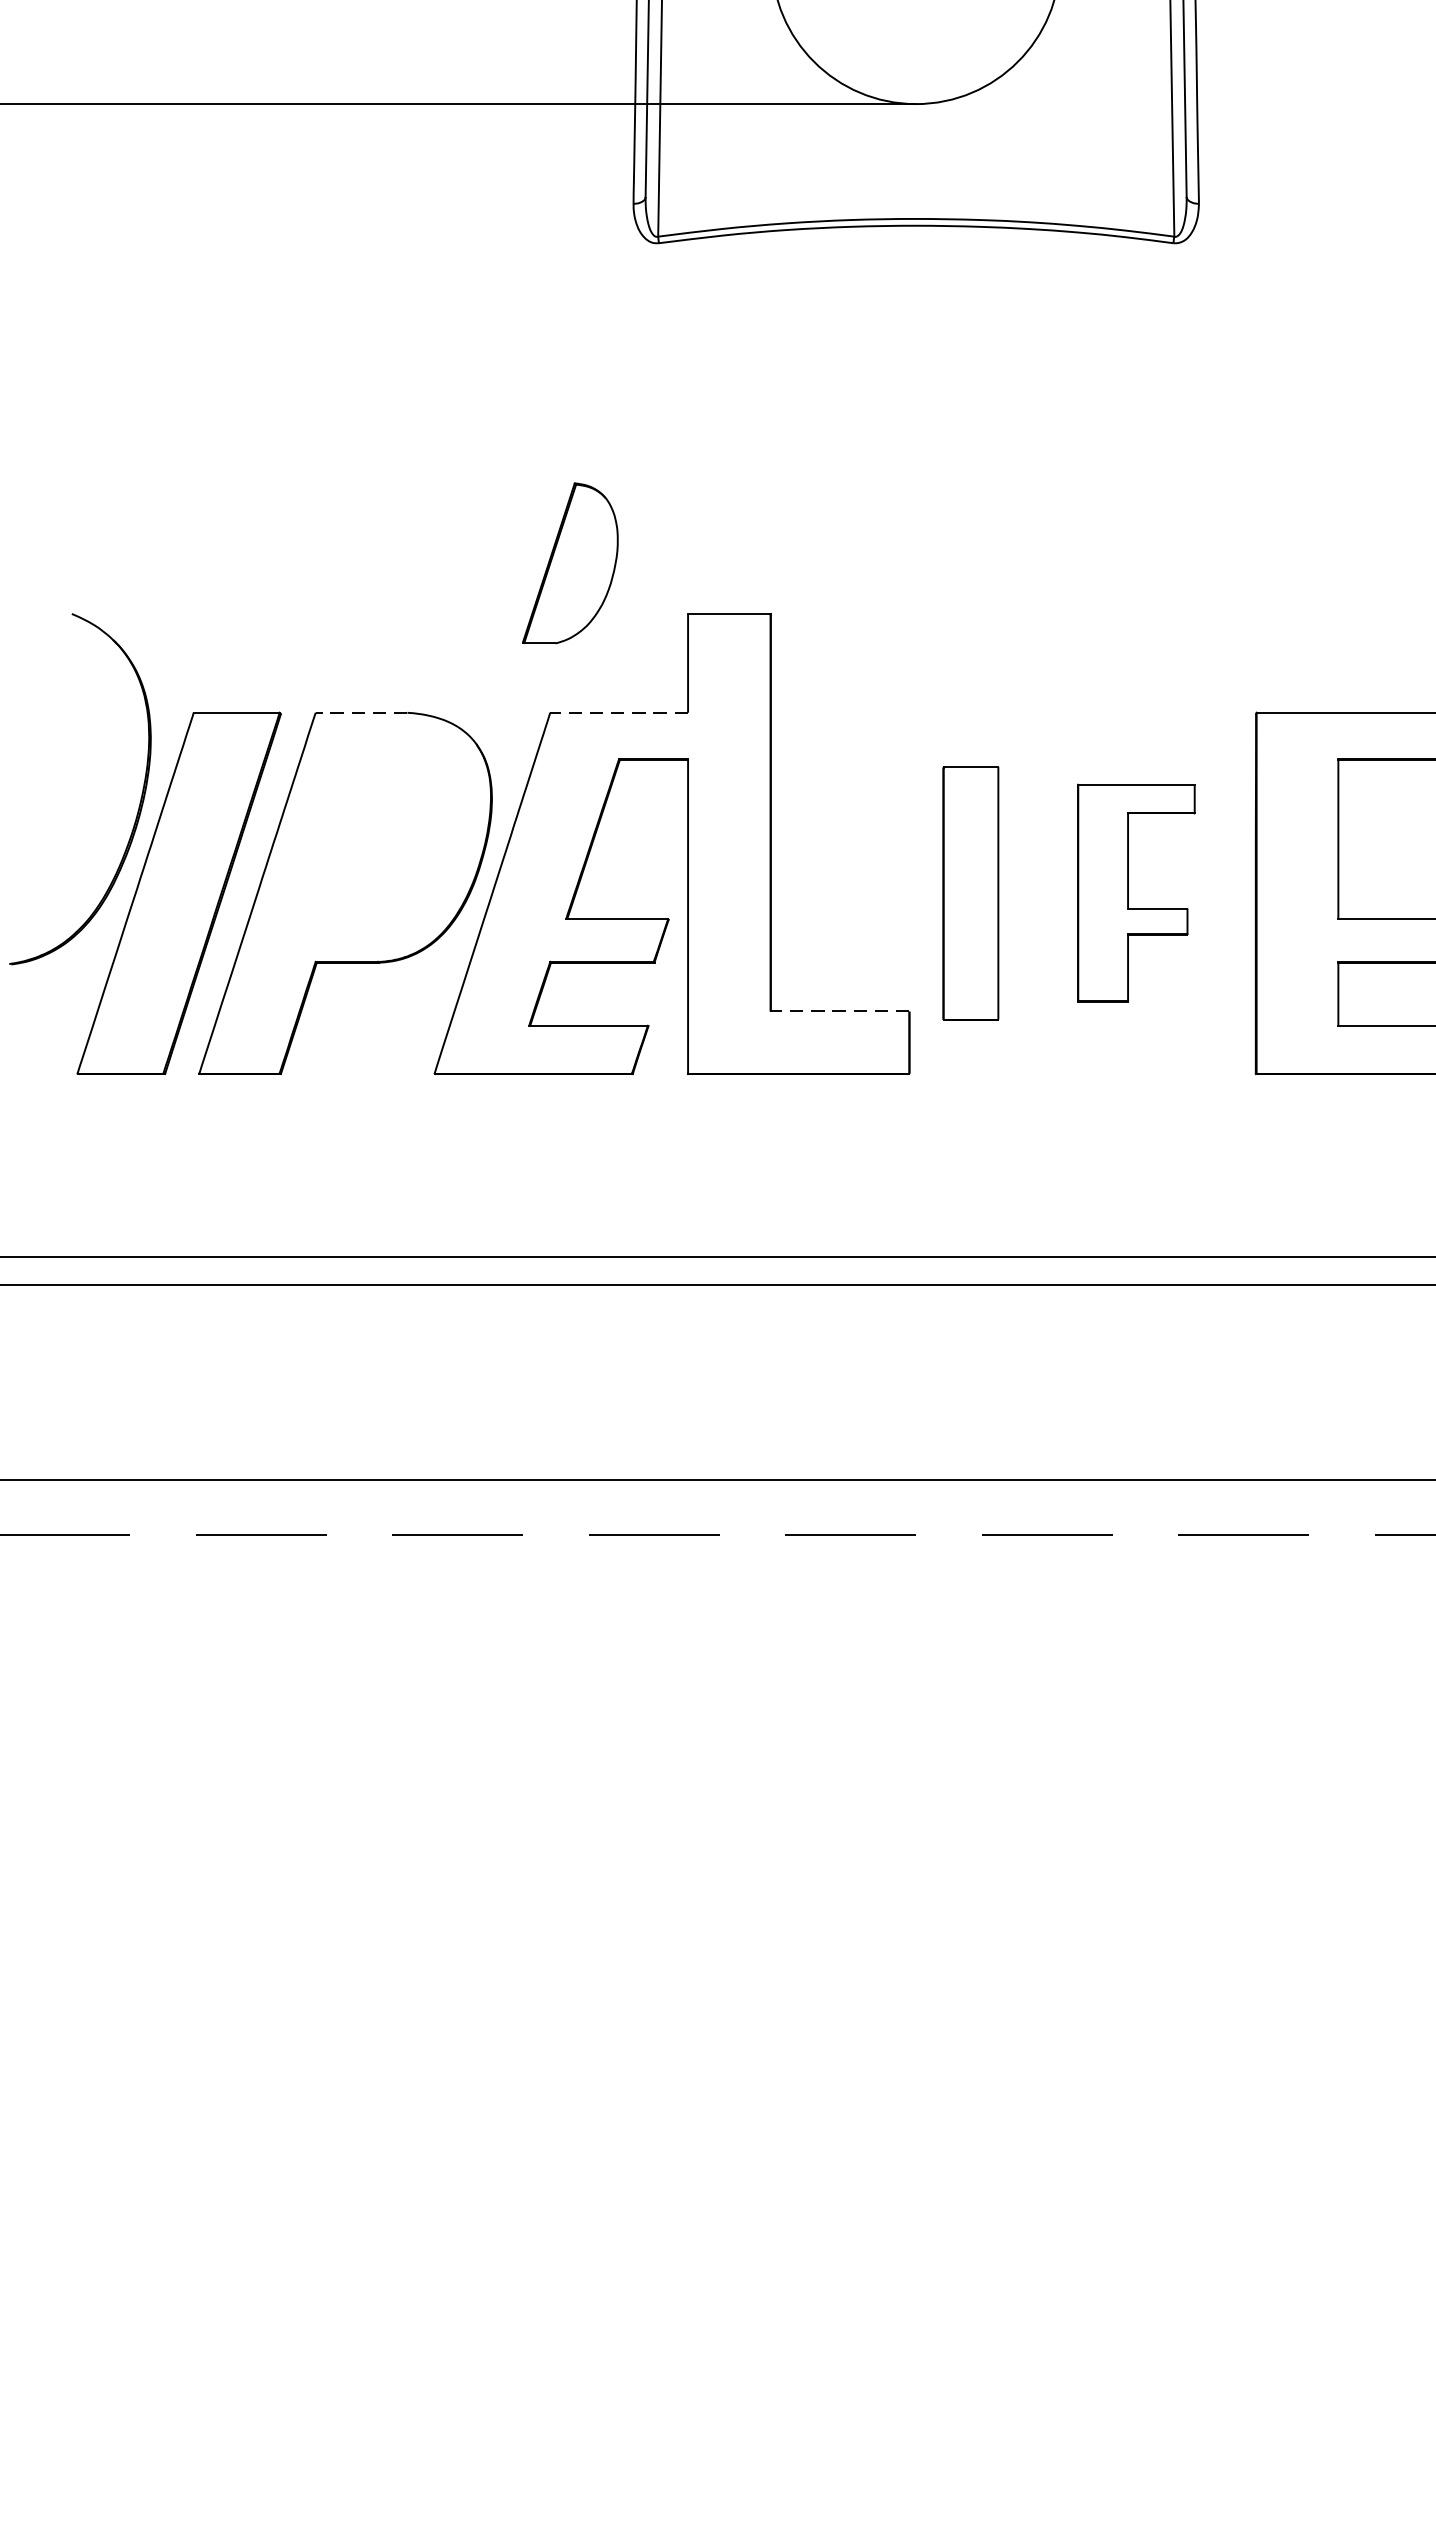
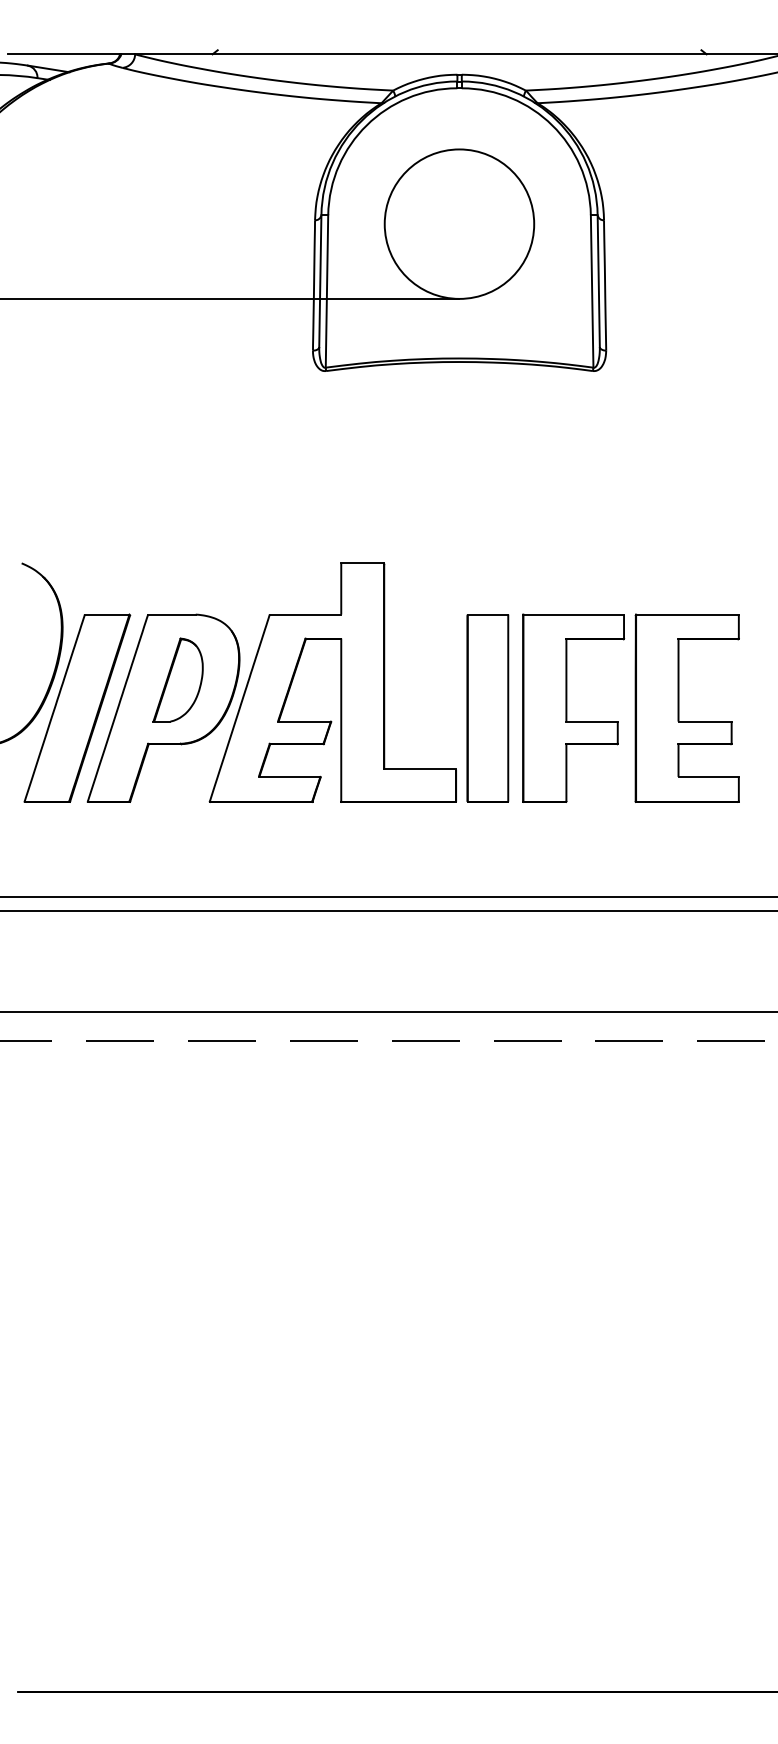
part: (568, 562) -> (177, 679), moved
line: (360, 712) -> (171, 614), dashed -> solid
line: (619, 712) -> (305, 614), dashed -> solid
part: (1135, 891) -> (573, 707), size x1.67
part: (970, 893) -> (487, 708), size x1.43
line: (838, 1011) -> (419, 769), dashed -> solid

